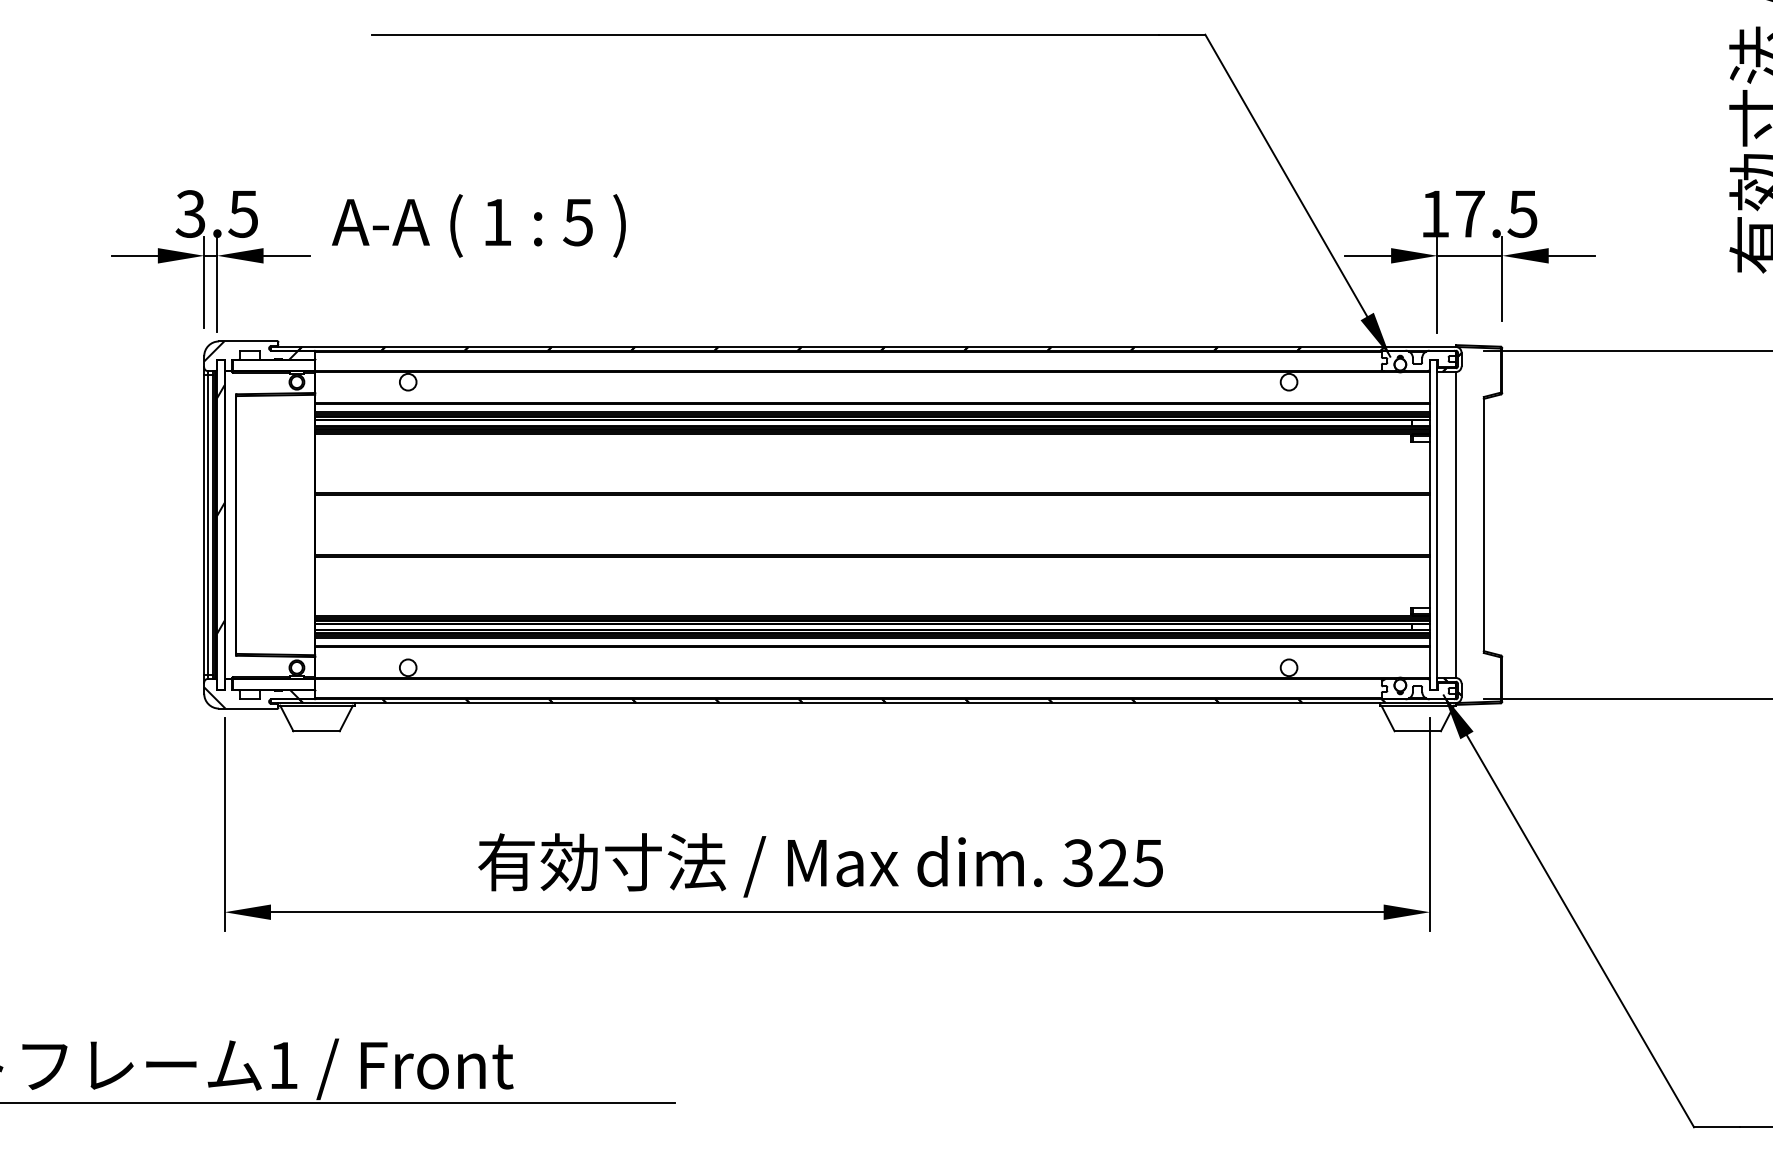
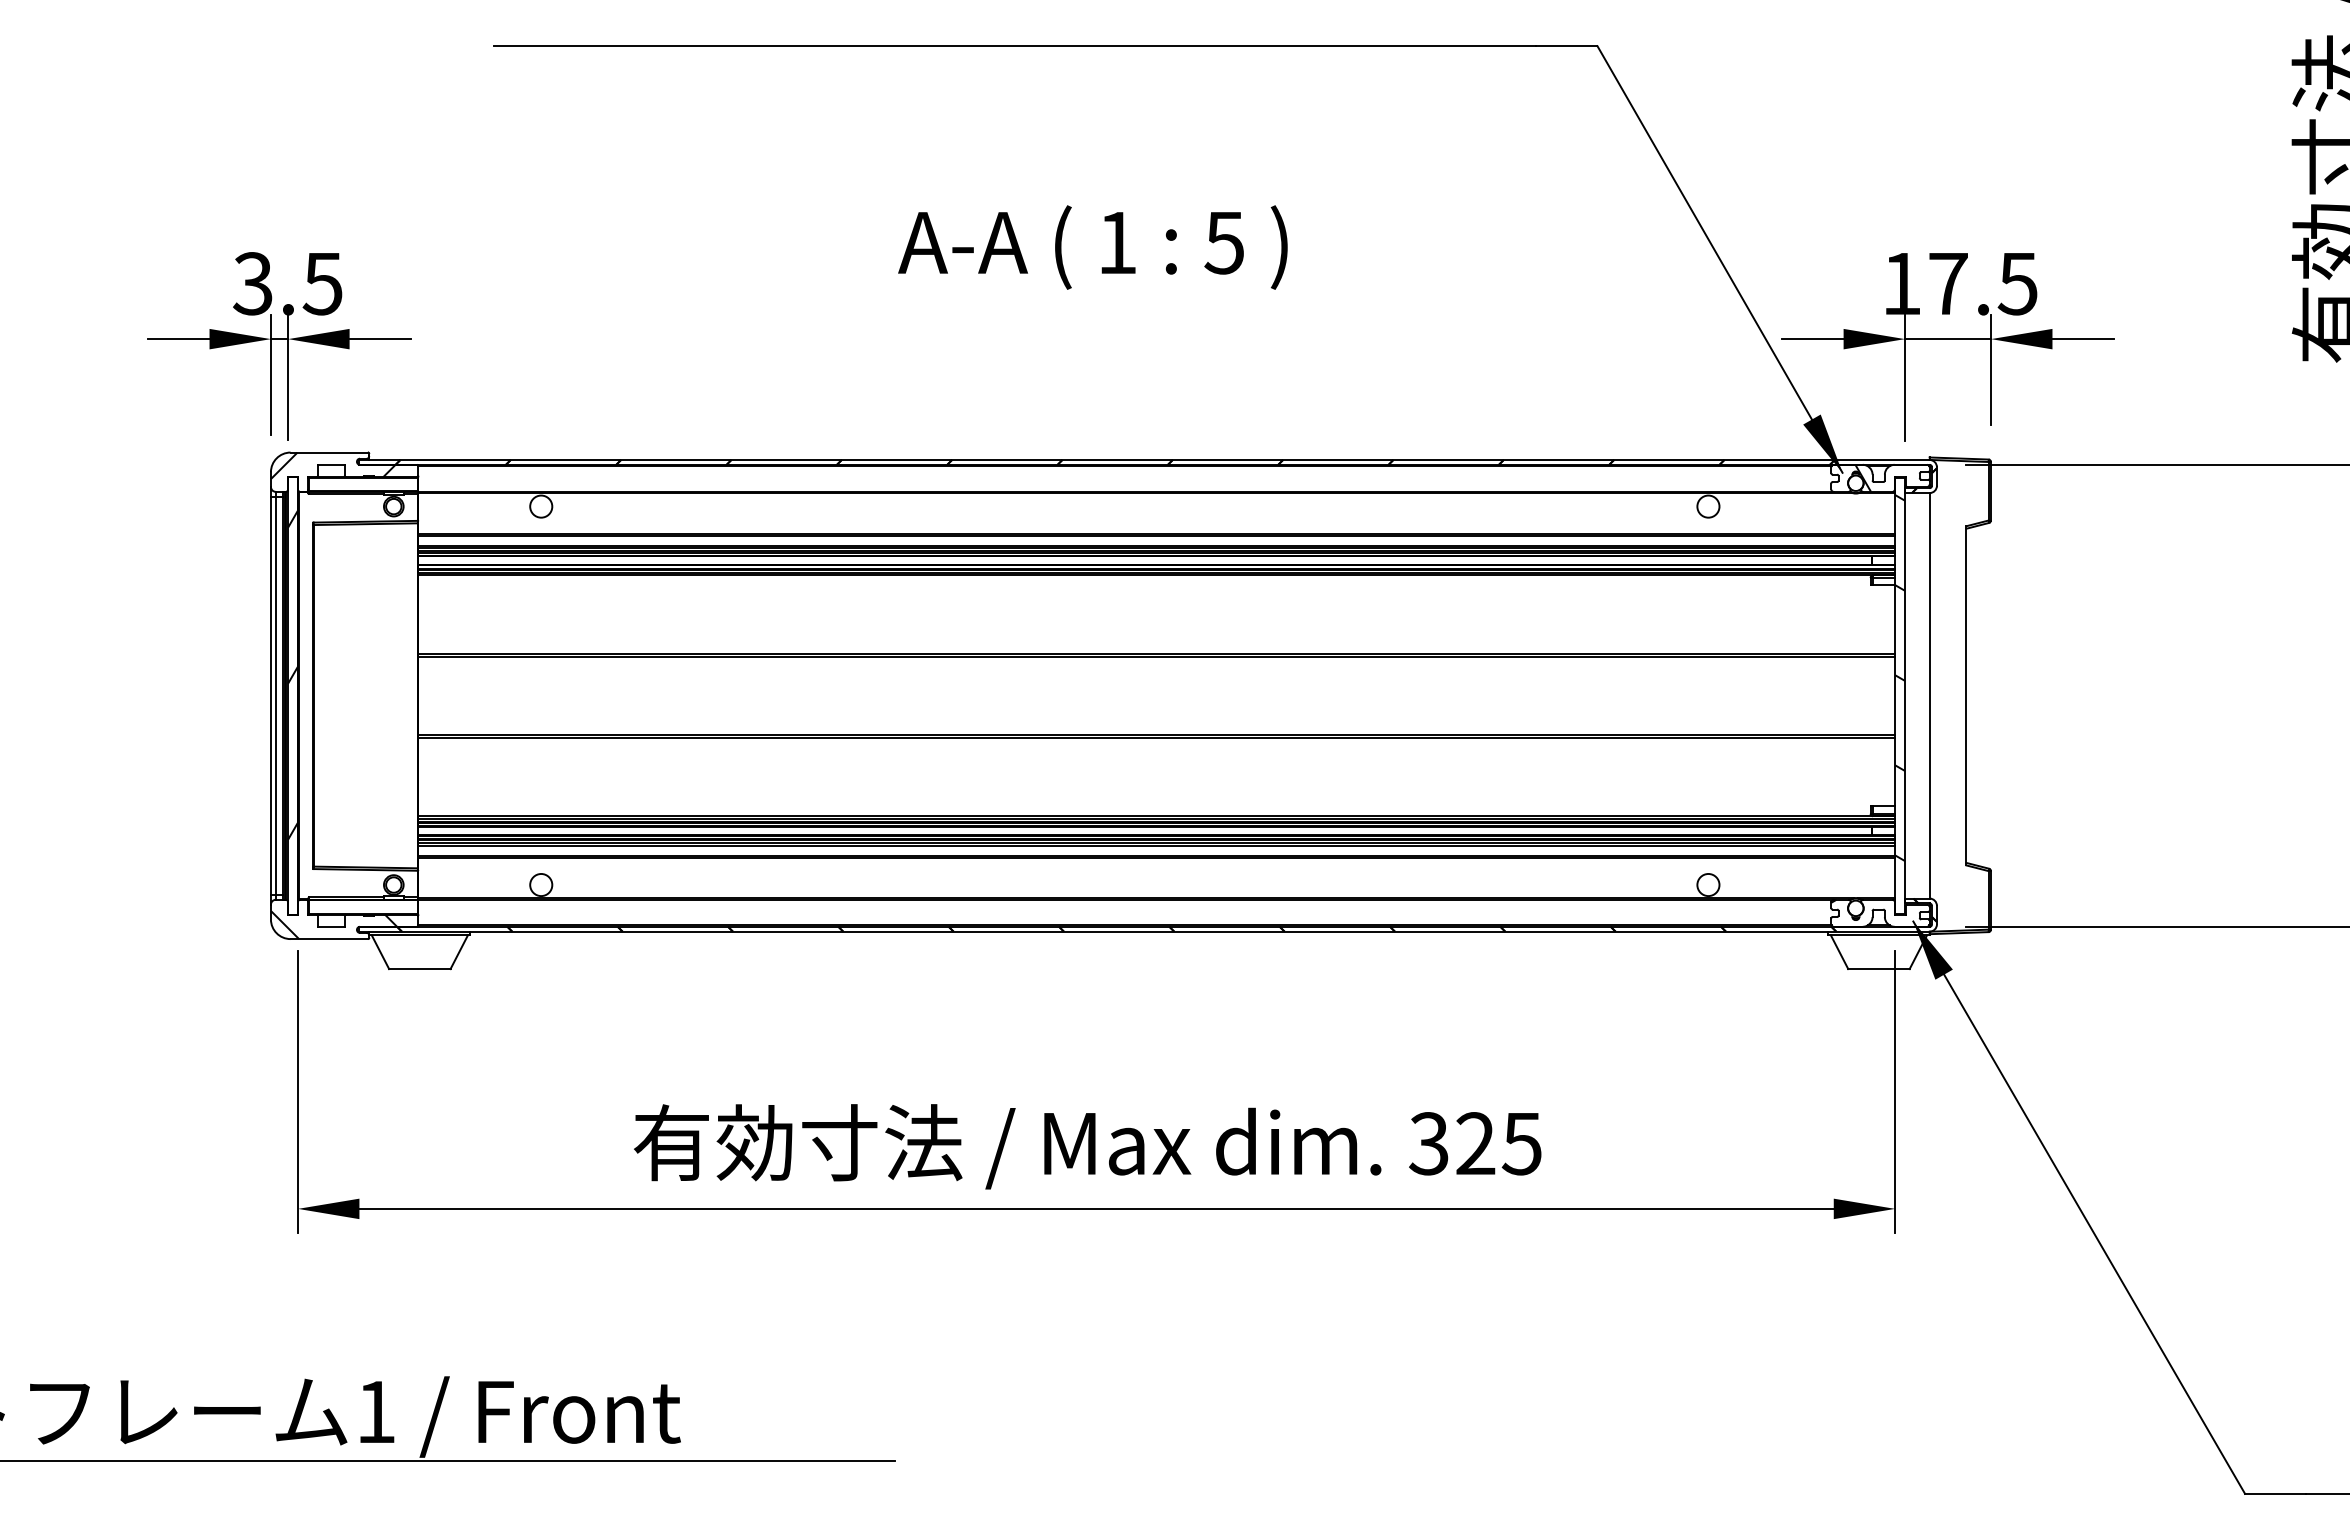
text: (478, 225) -> (1092, 247), moved
hatch: (1406, 360) -> (1863, 477), added
hatch: (1434, 511) -> (1900, 678), added

